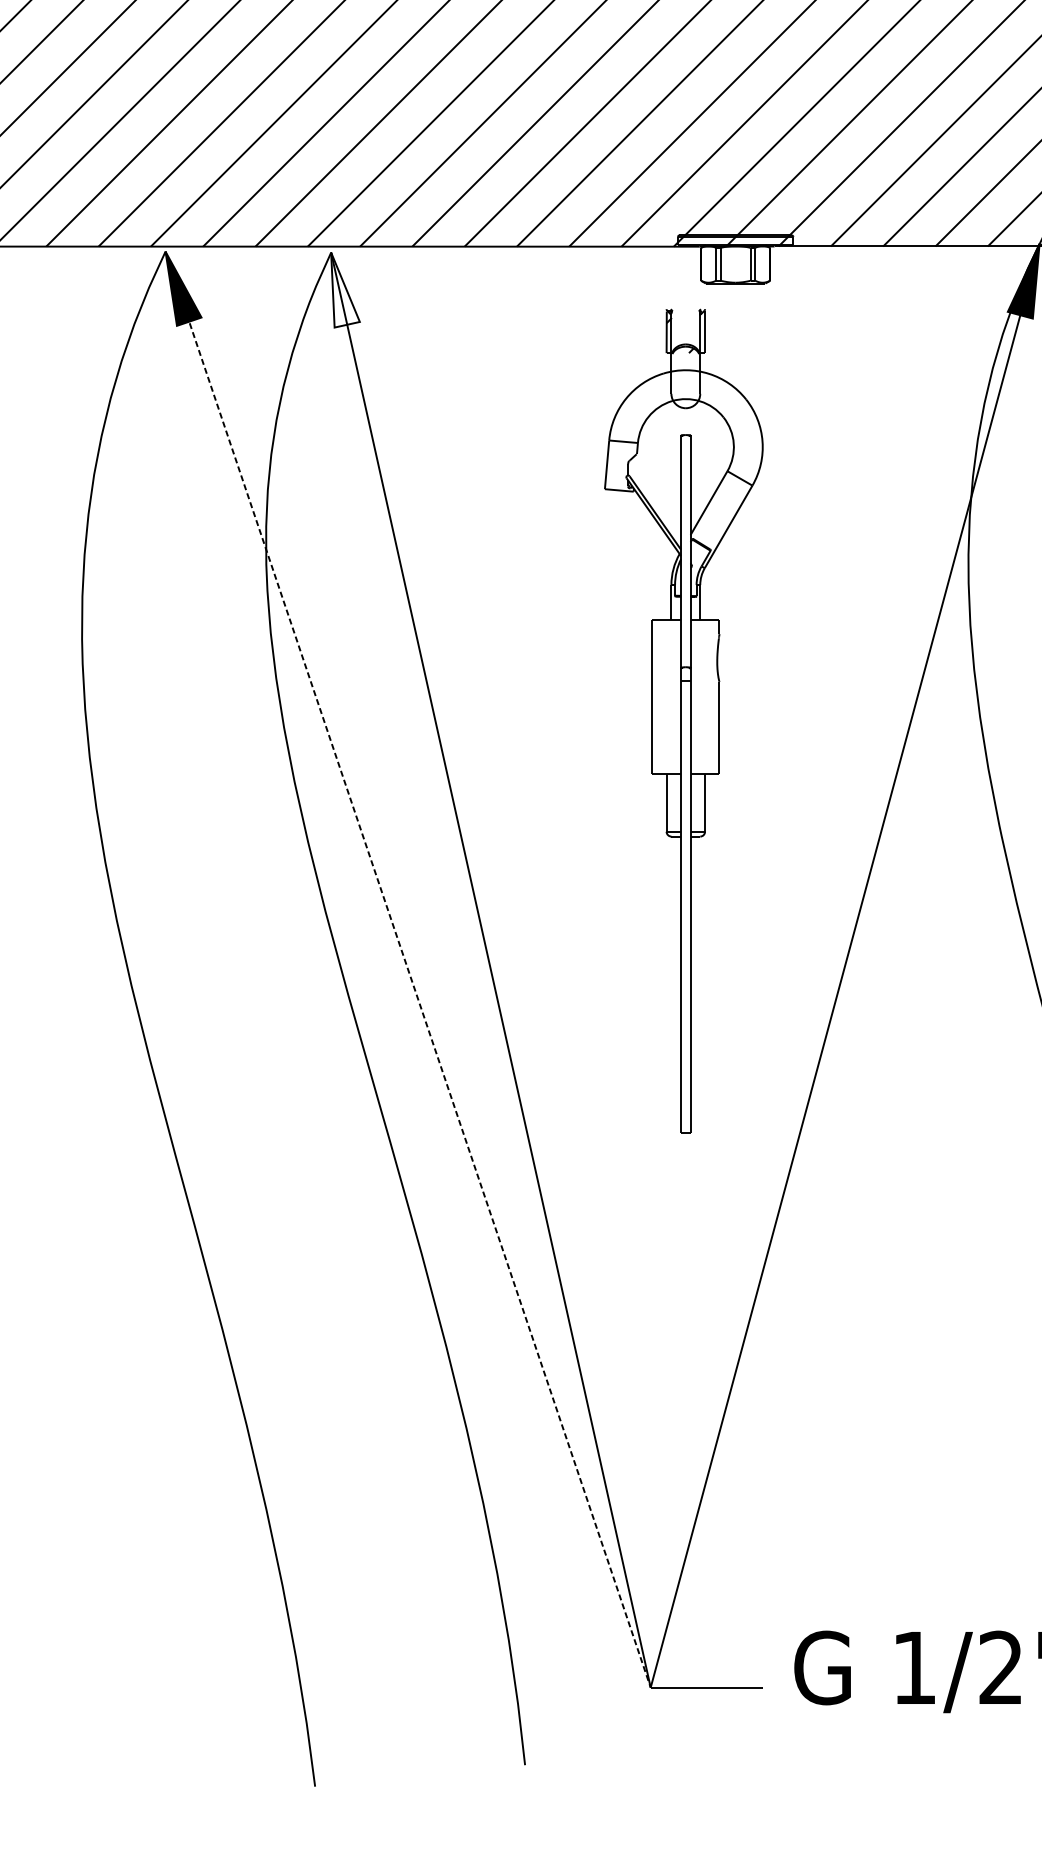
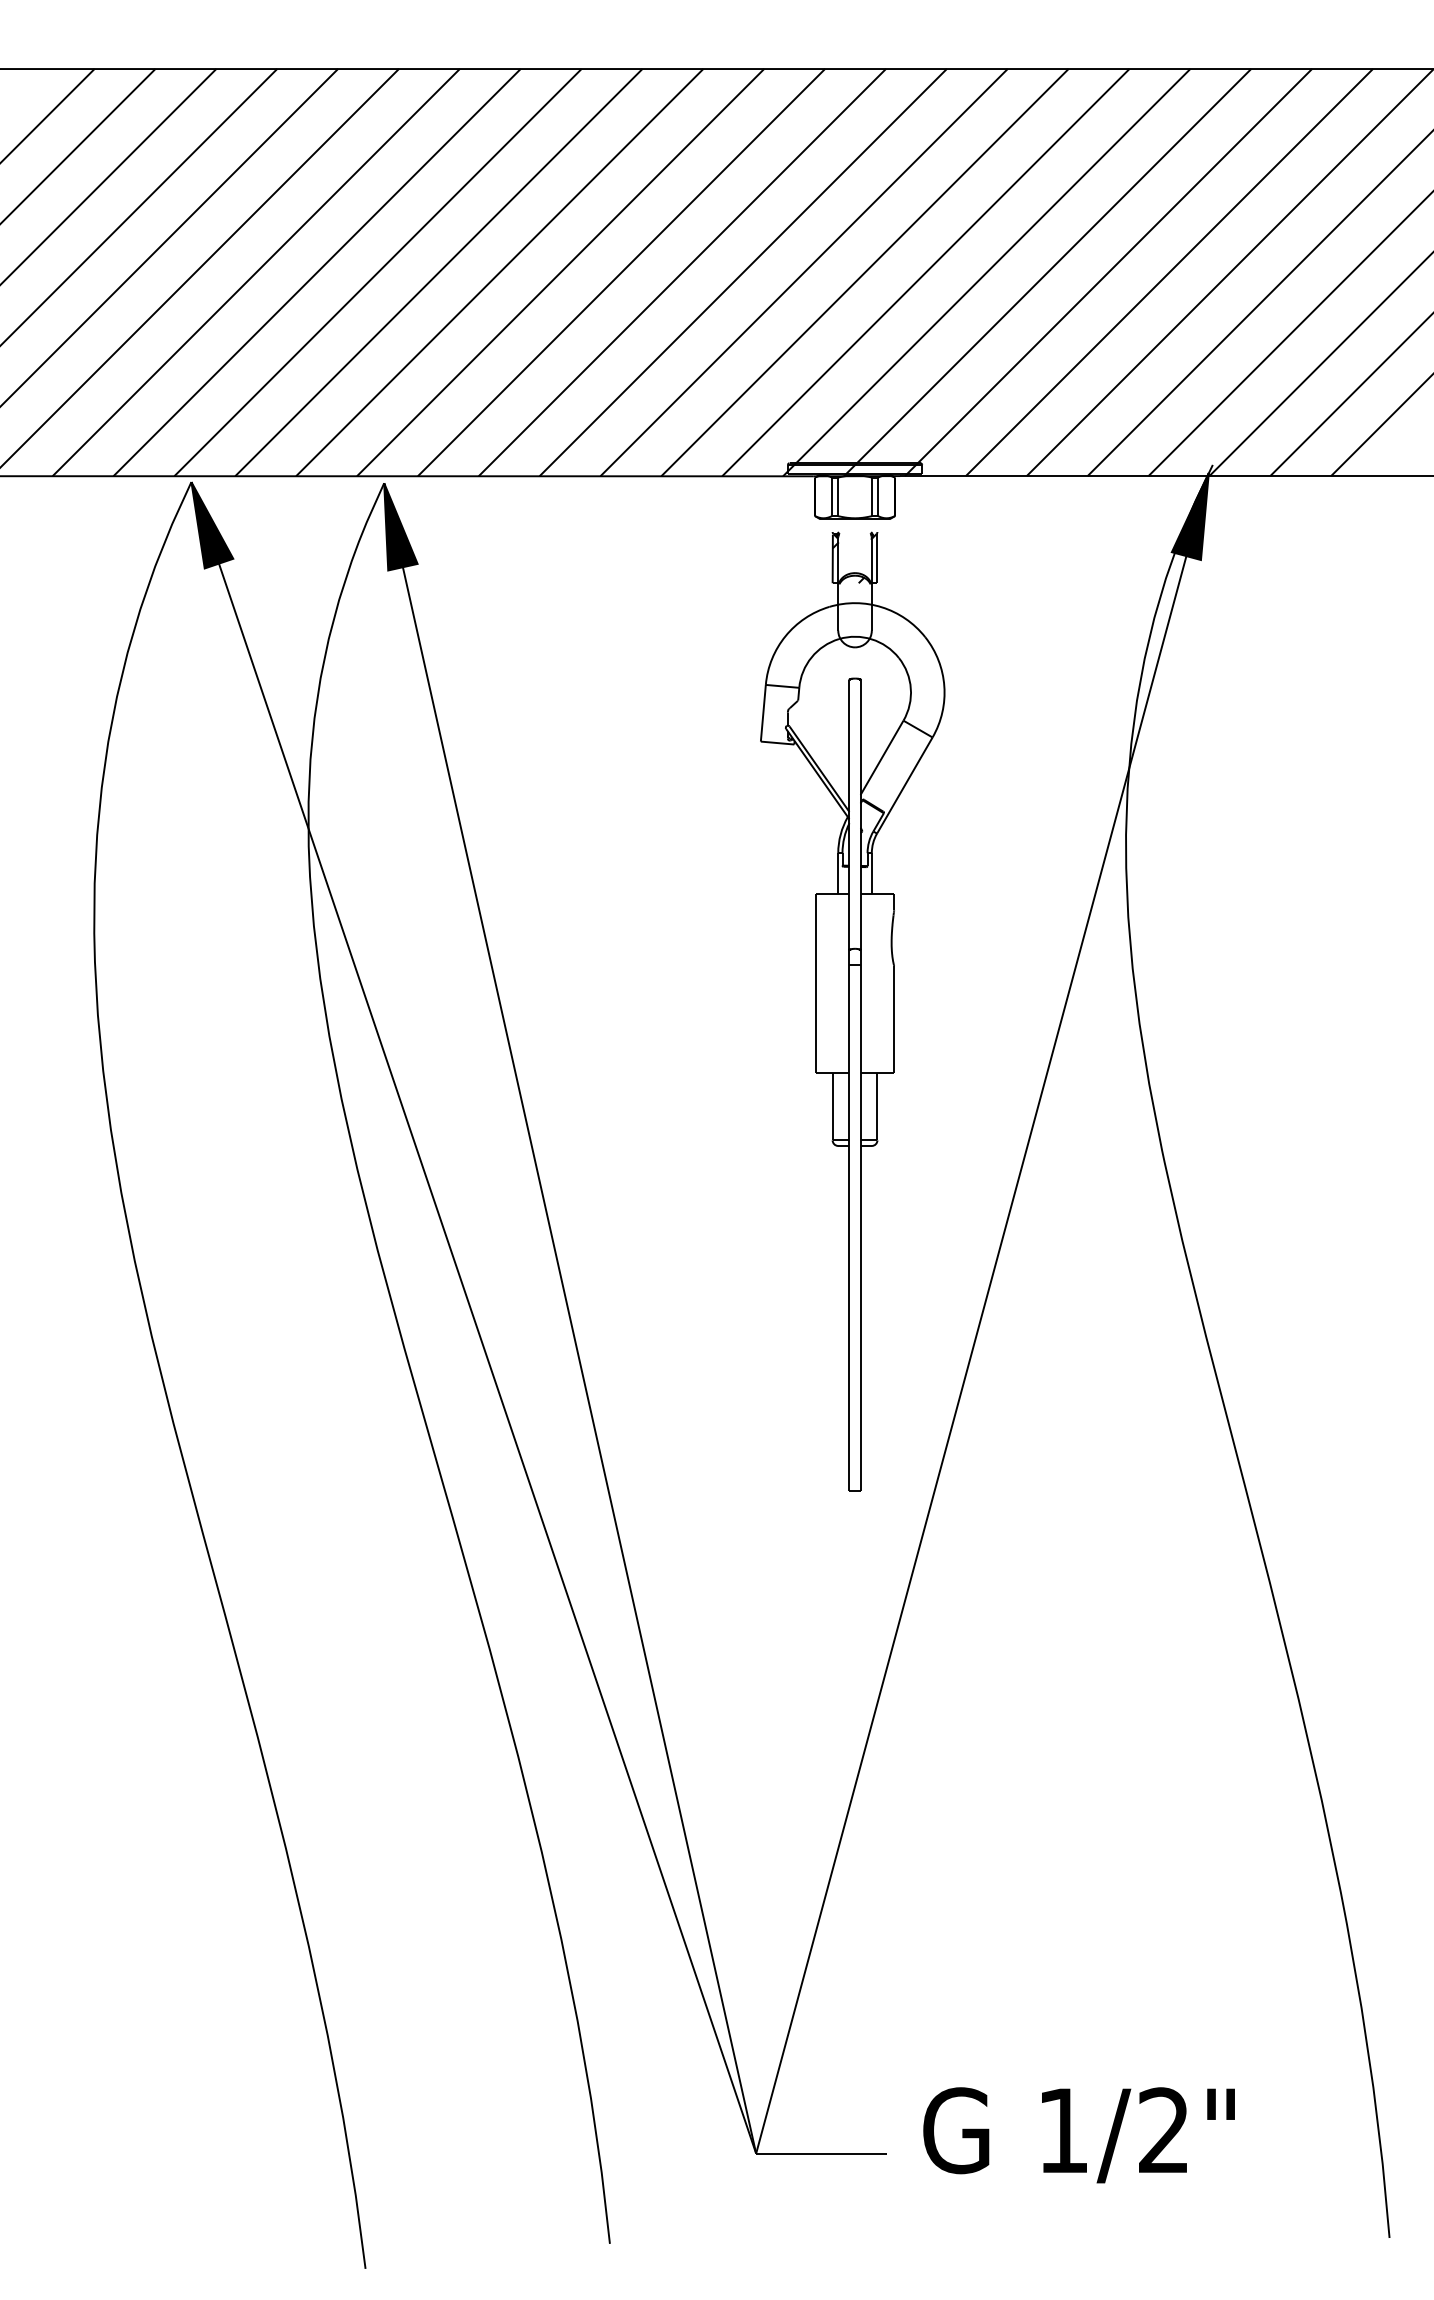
fill: (345, 289) -> (400, 526), added
part: (683, 721) -> (852, 1011), moved
line: (407, 970) -> (473, 1318), dashed -> solid

